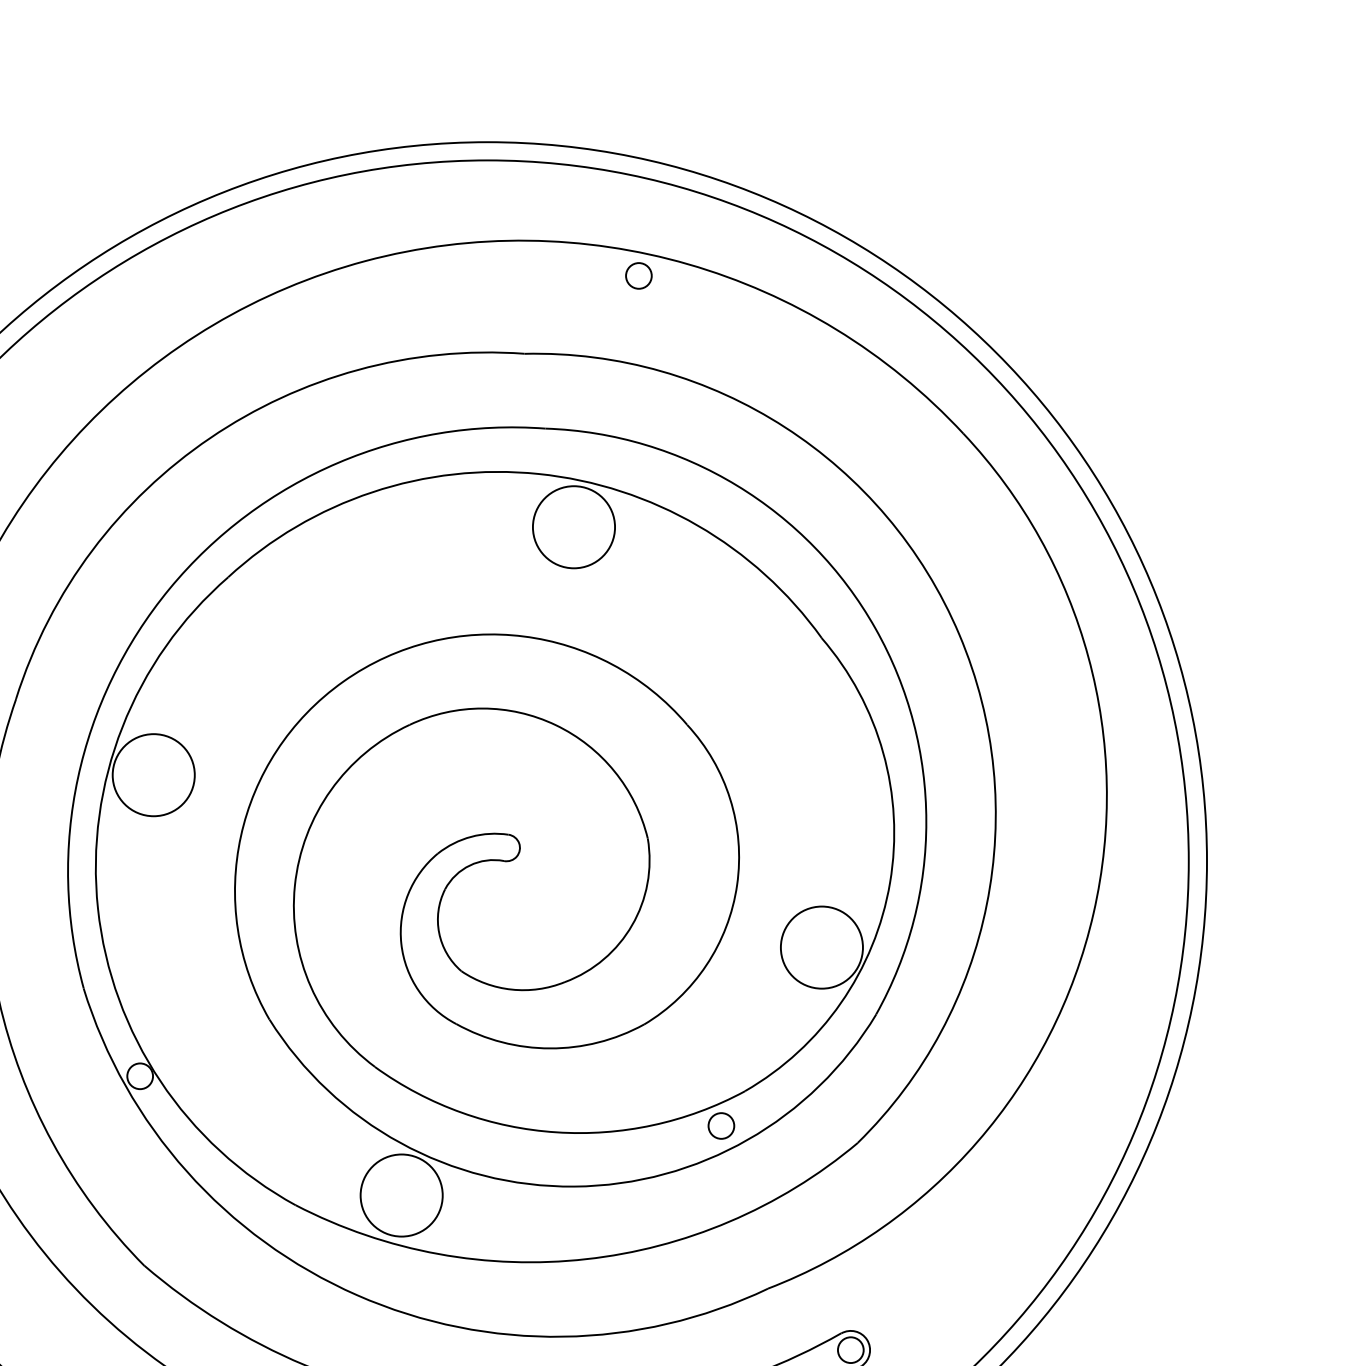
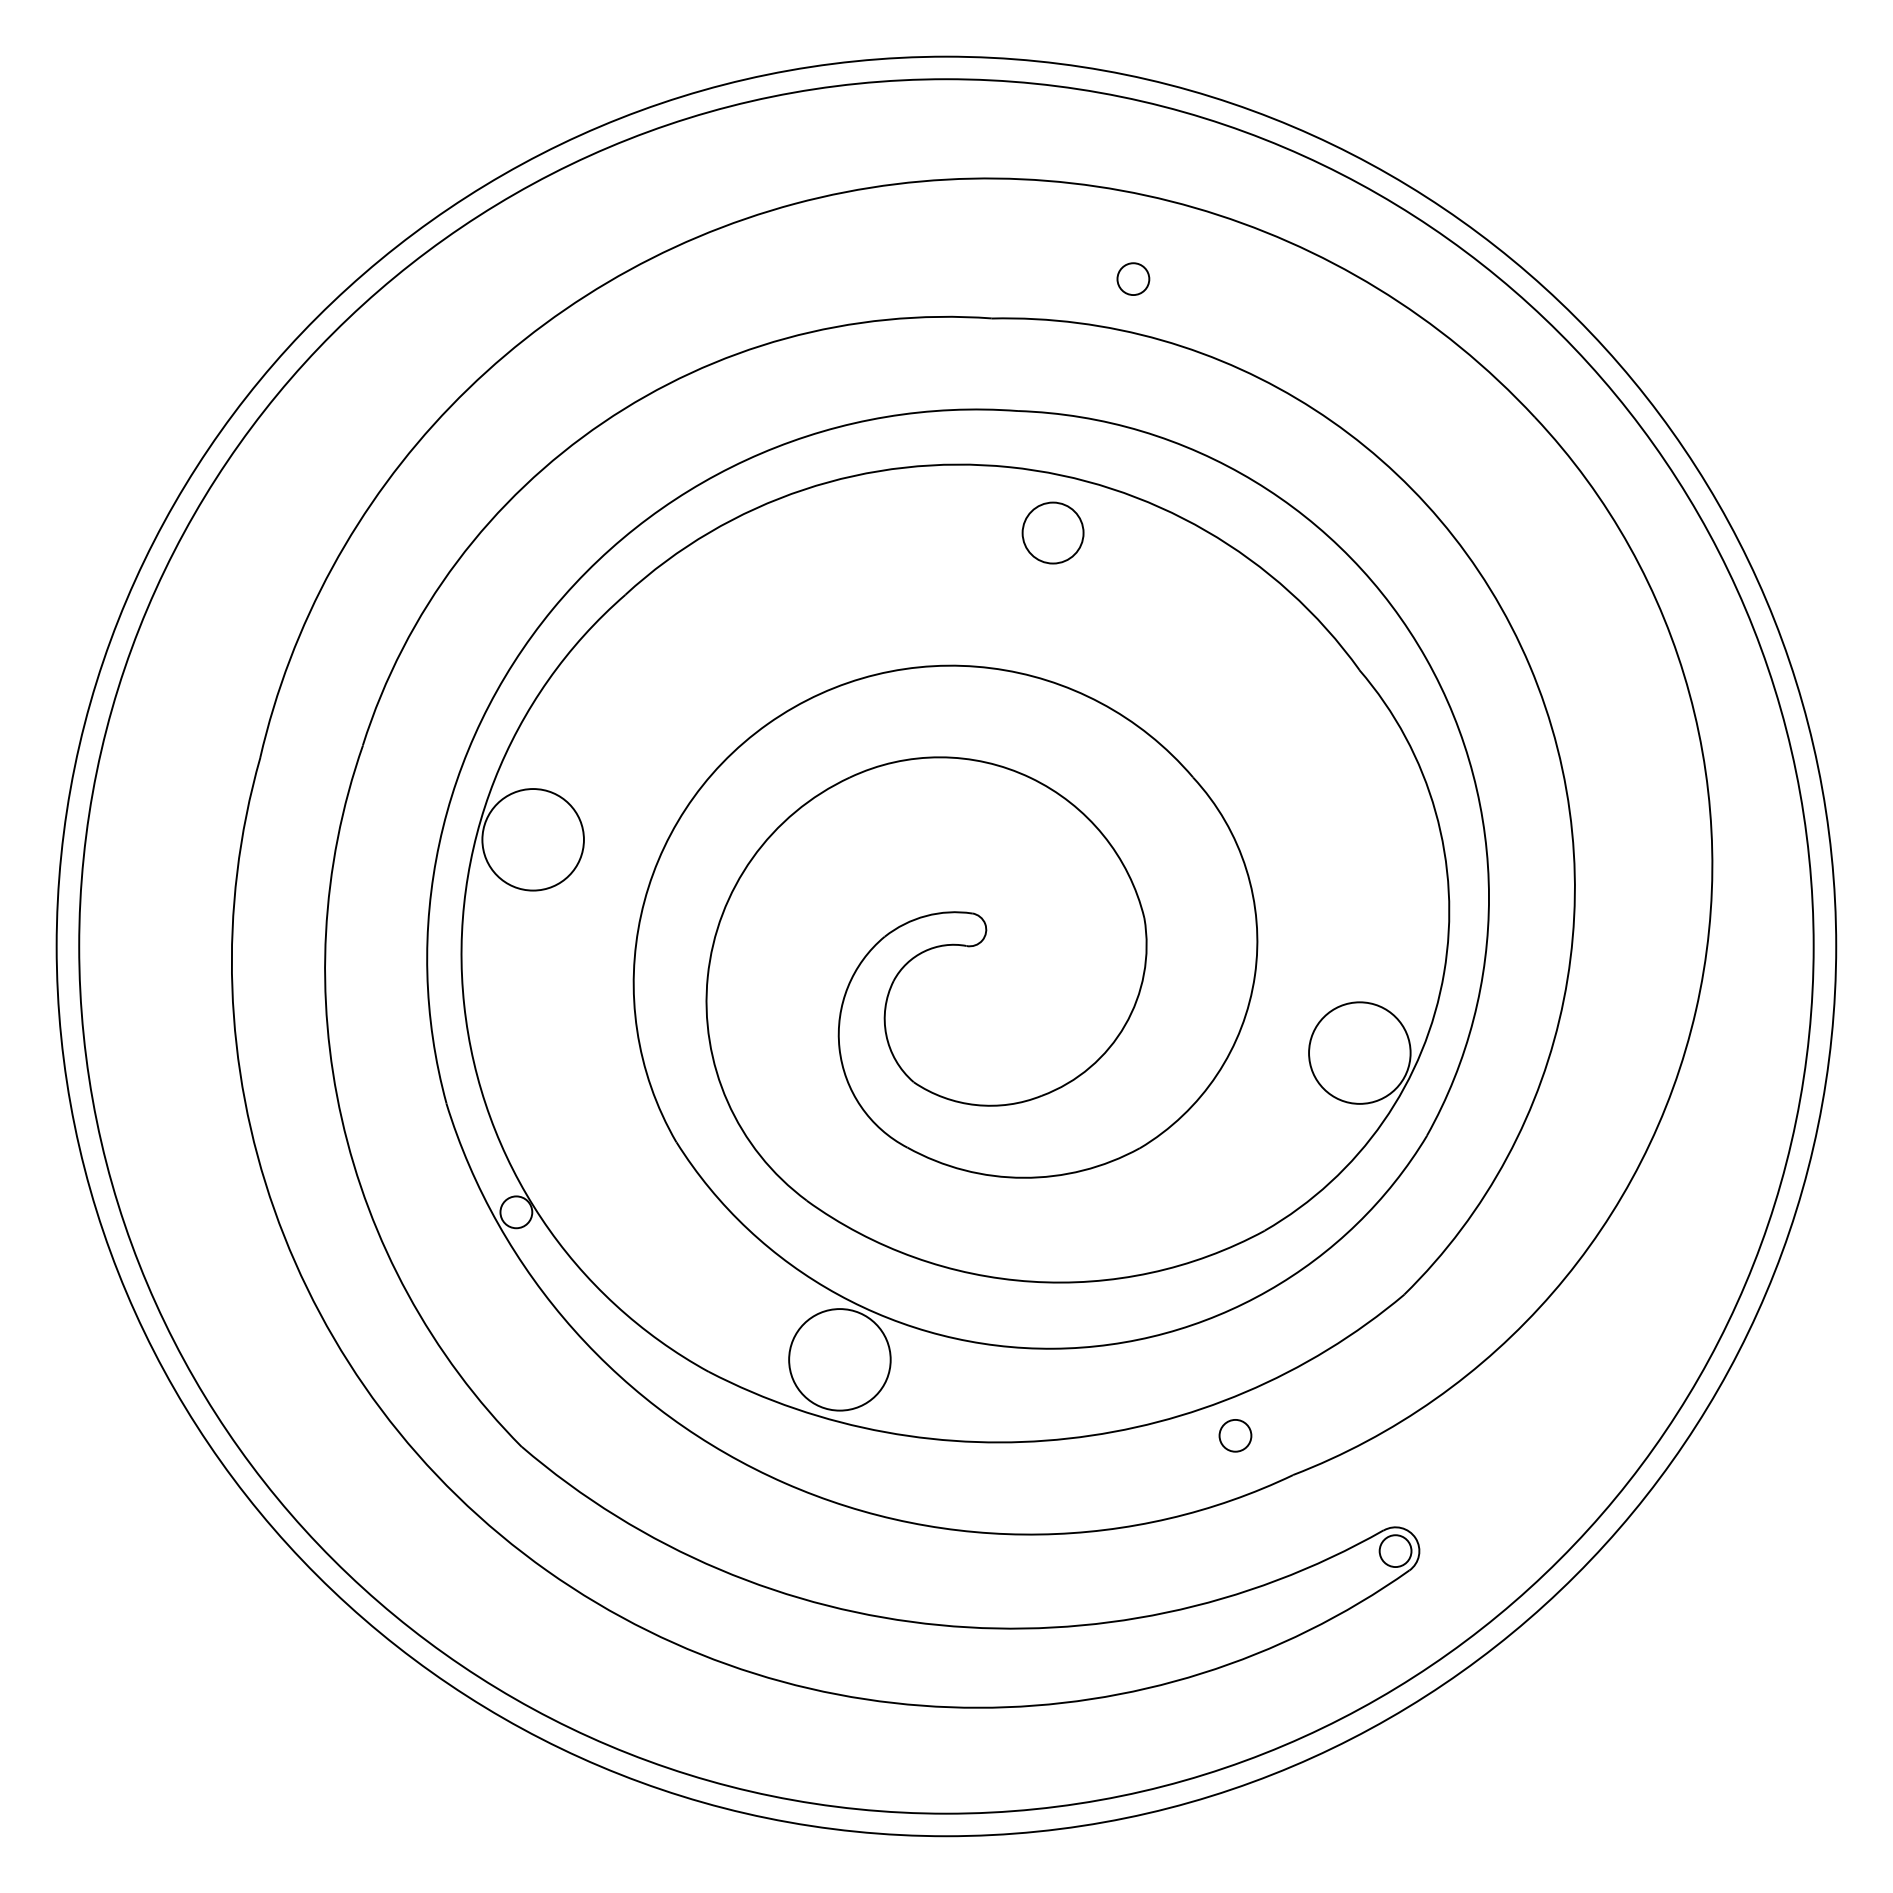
circle: (638, 275) -> (1133, 278), moved
circle: (573, 526) -> (1052, 532), size x0.6
circle: (721, 1125) -> (1235, 1435), moved

